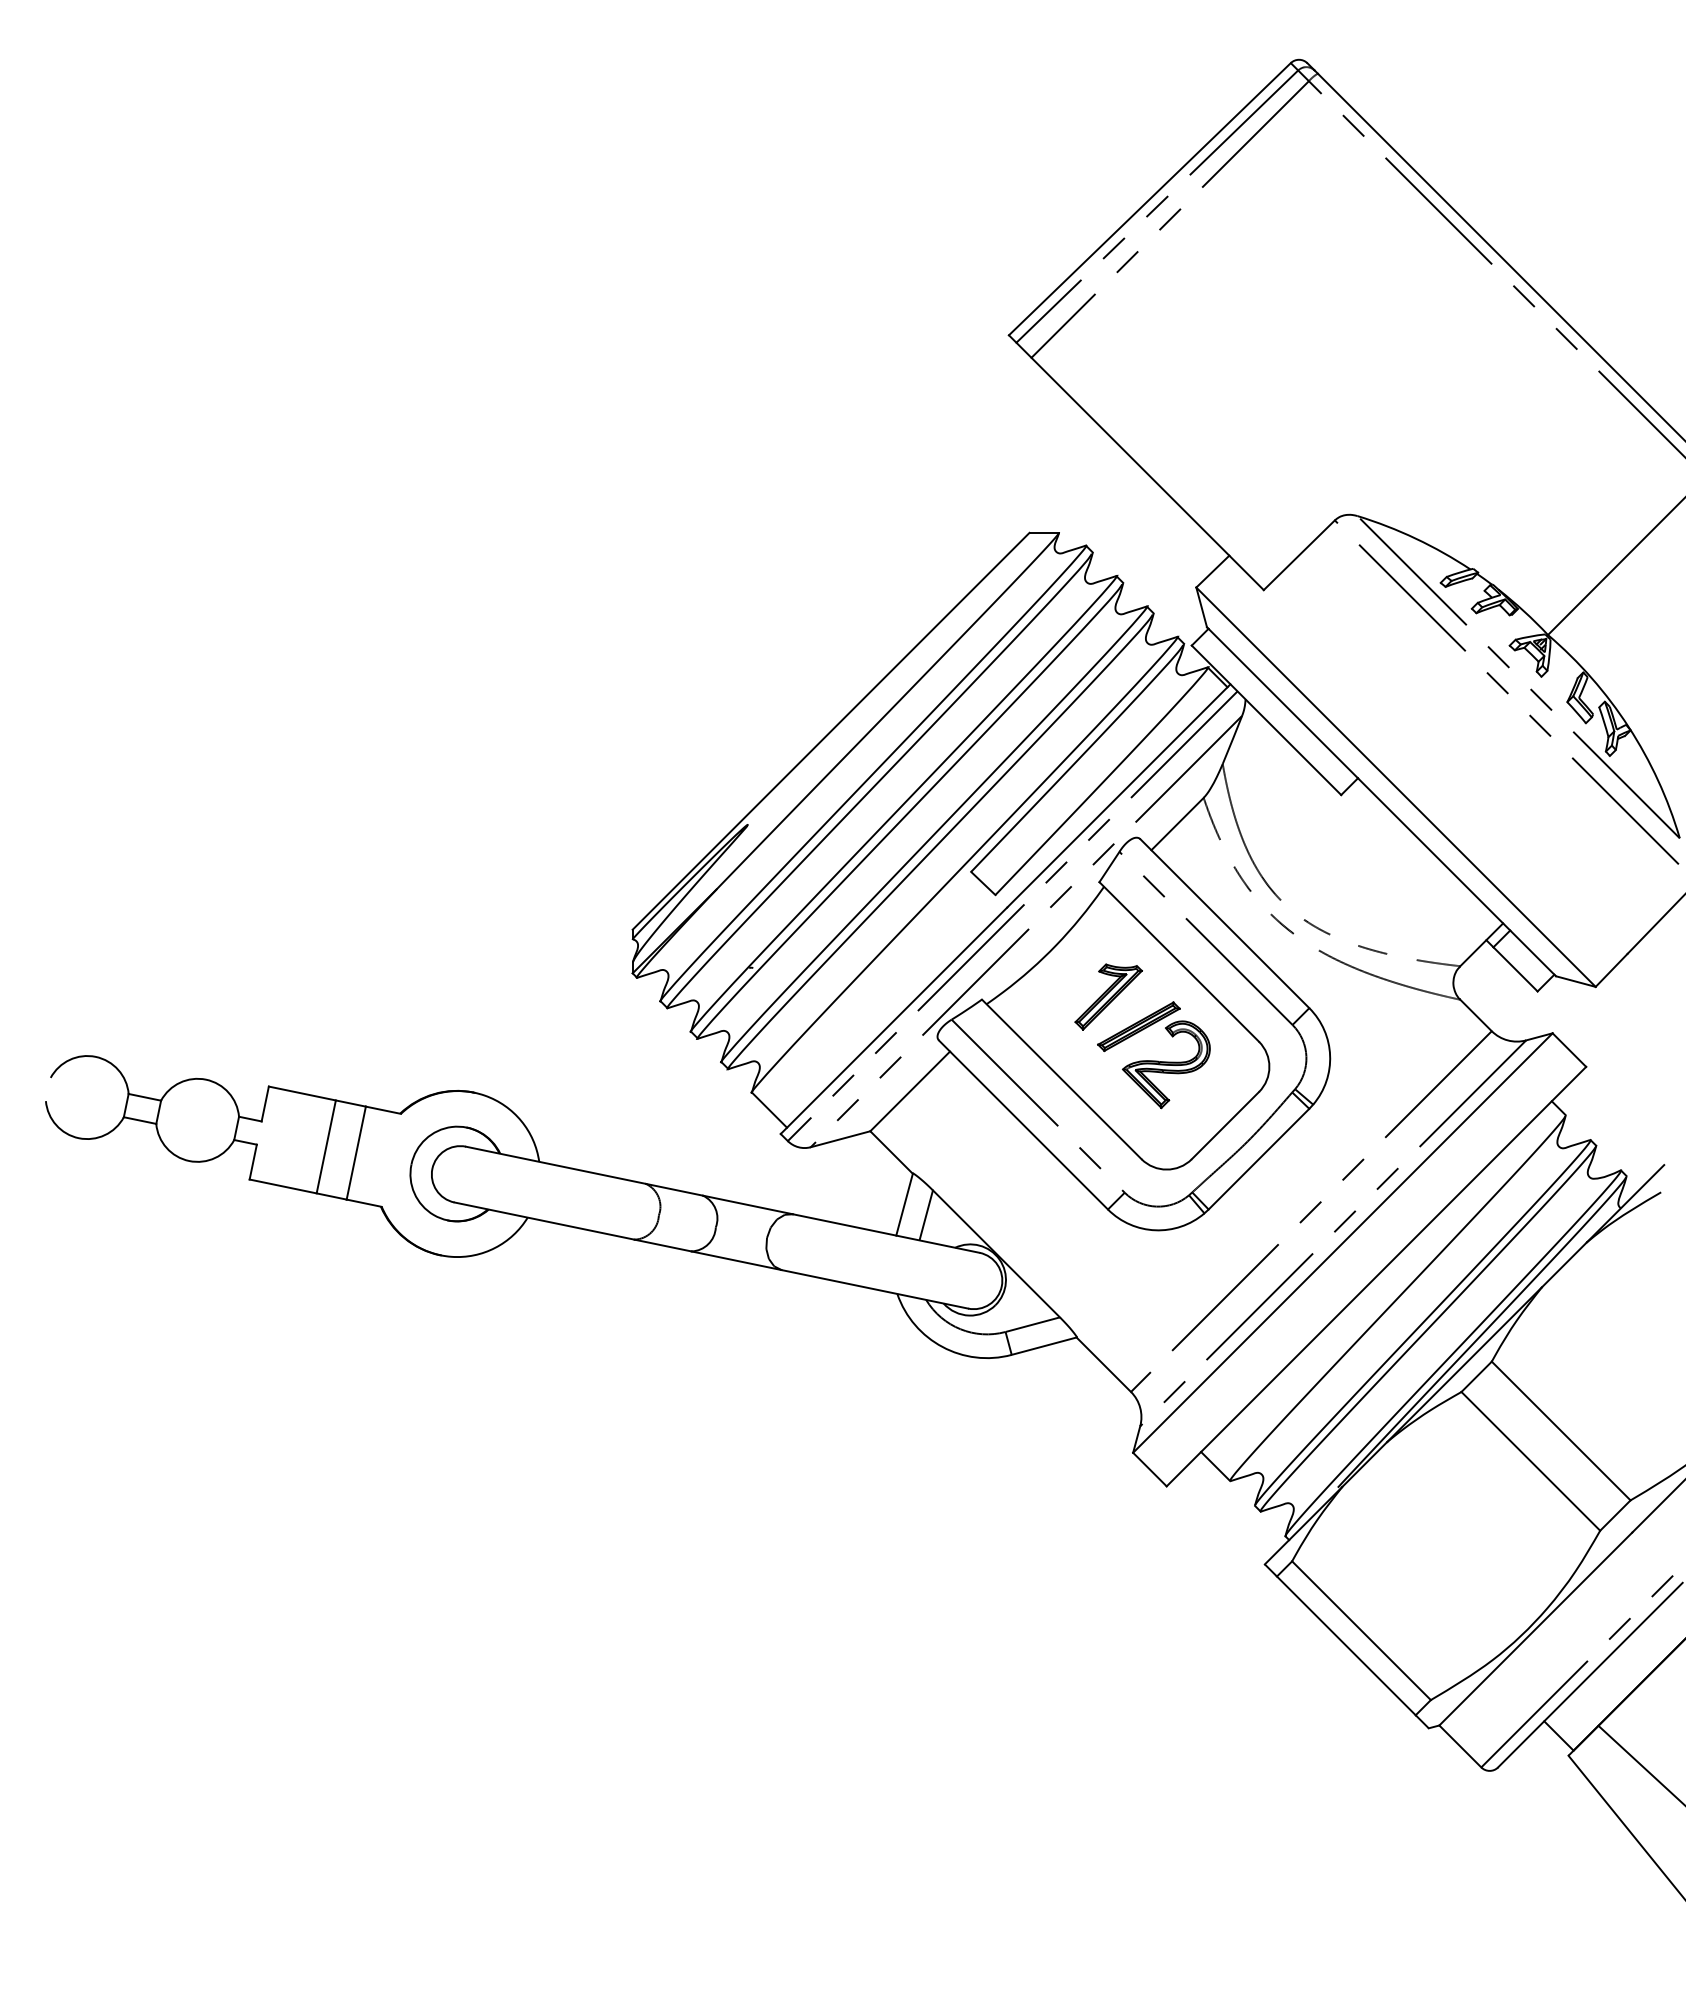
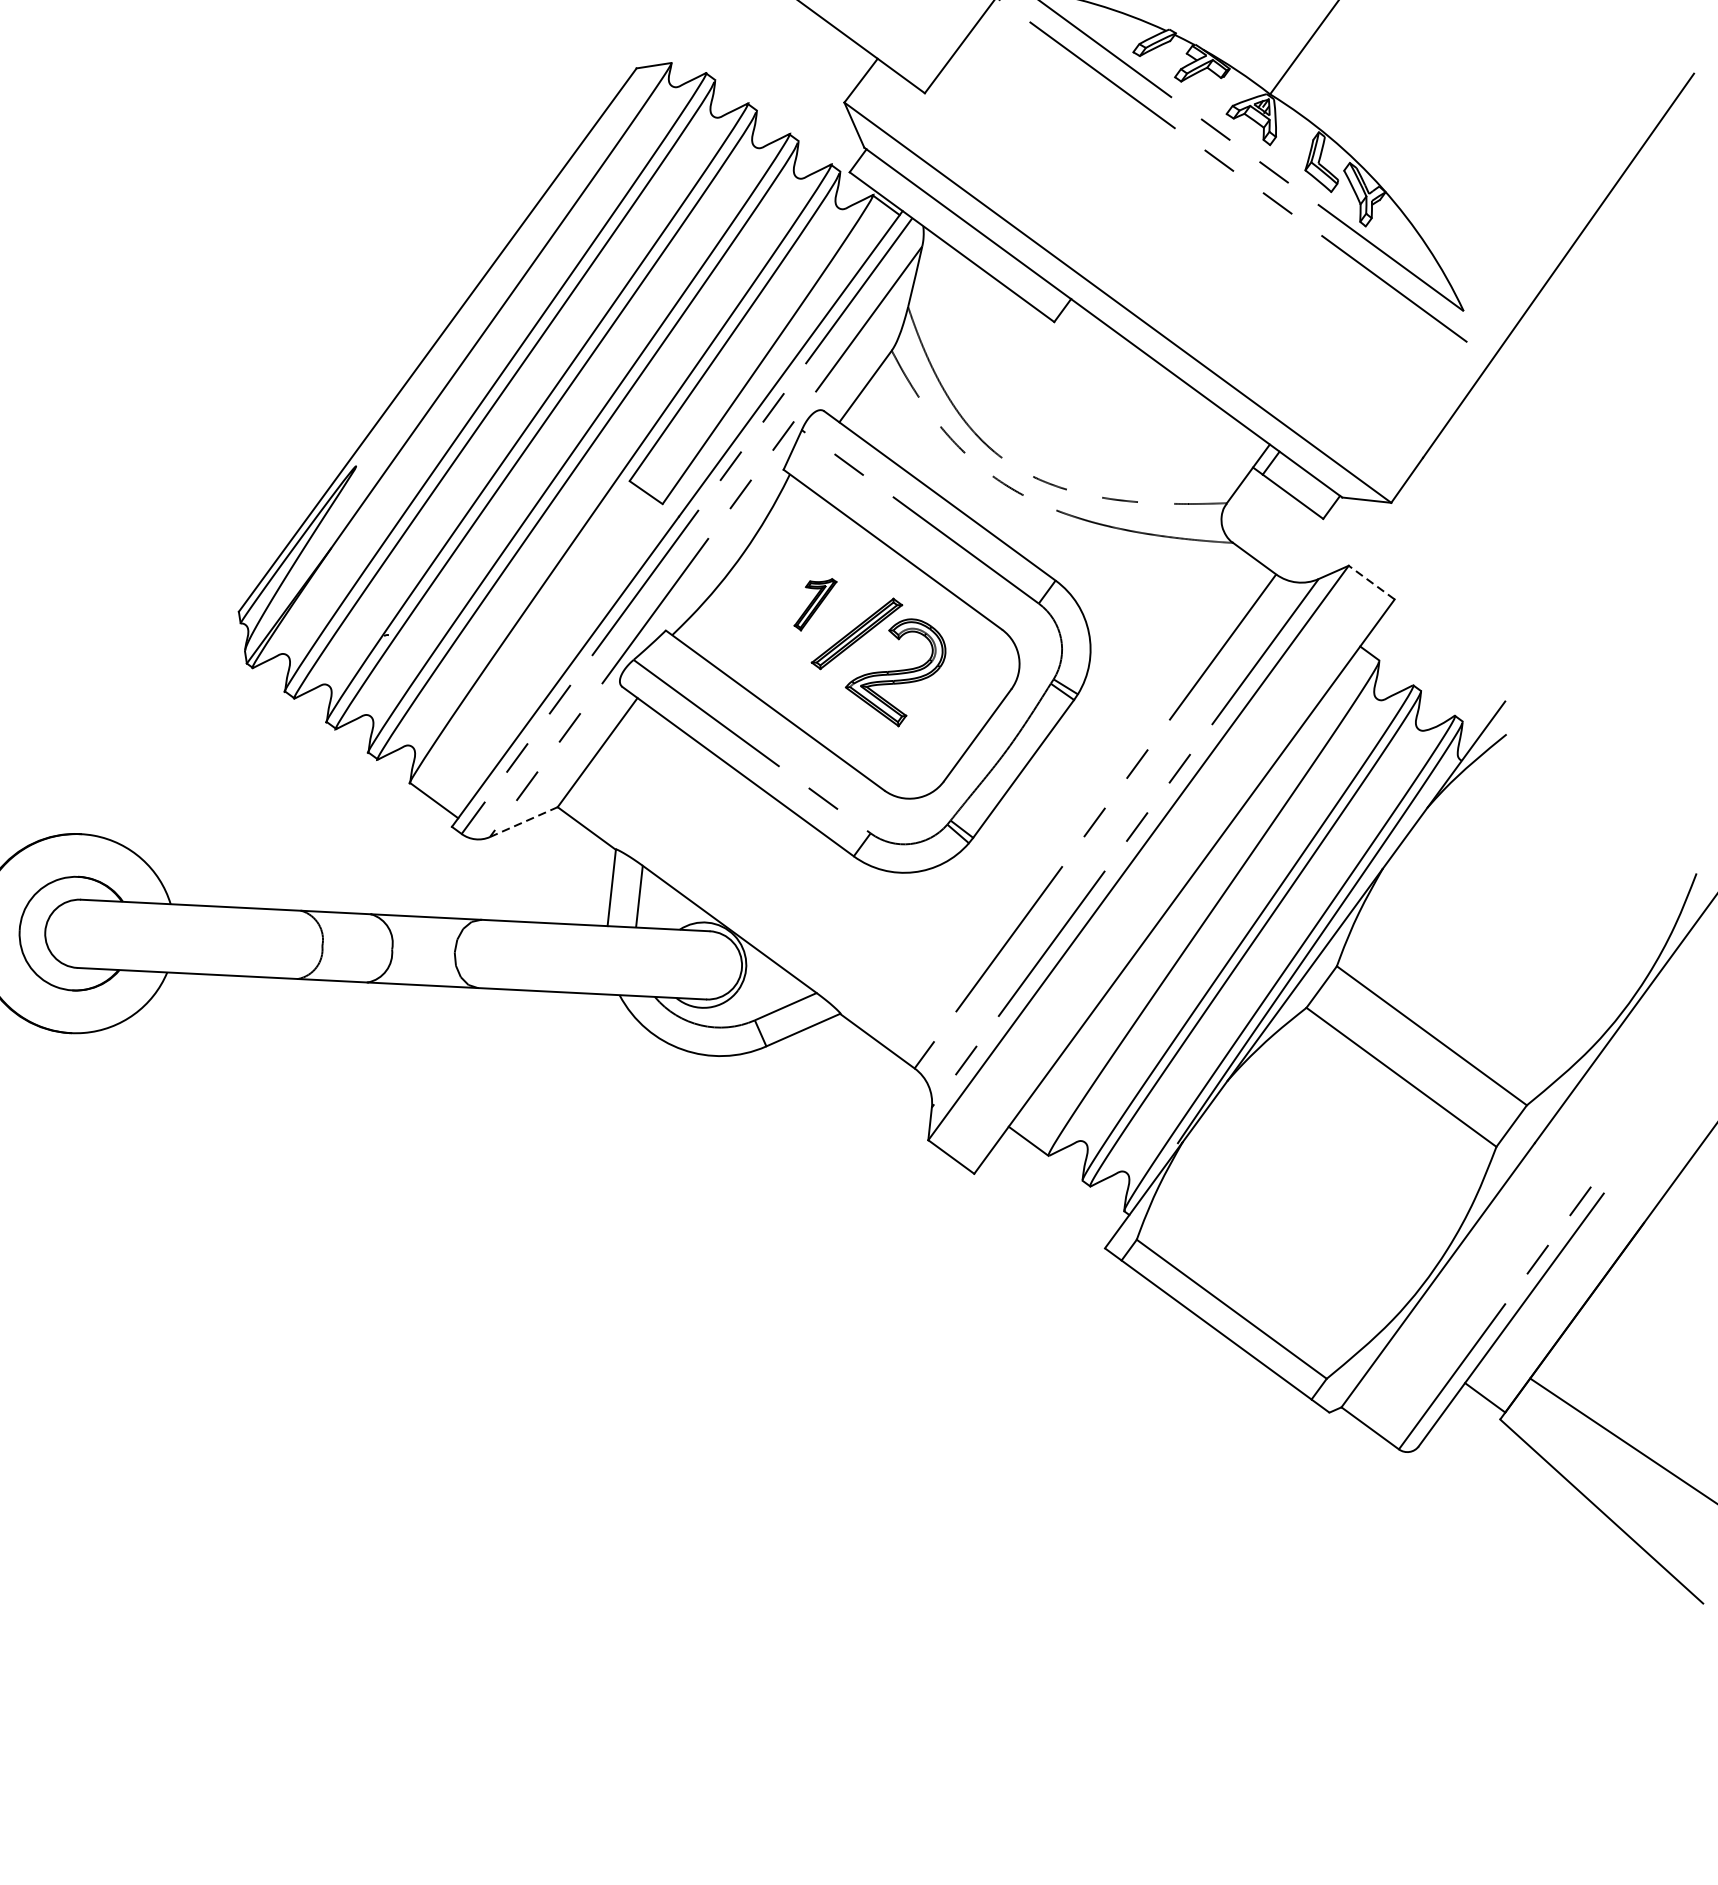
part: (1108, 996) -> (815, 603), size x0.6
line: (1569, 1050) -> (1371, 583), solid -> dashed
line: (840, 1139) -> (523, 822), solid -> dashed

